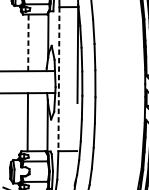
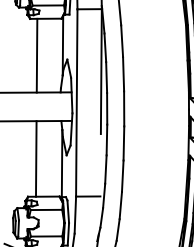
line: (28, 42) -> (37, 55), dashed -> solid
line: (58, 78) -> (76, 102), dashed -> solid

